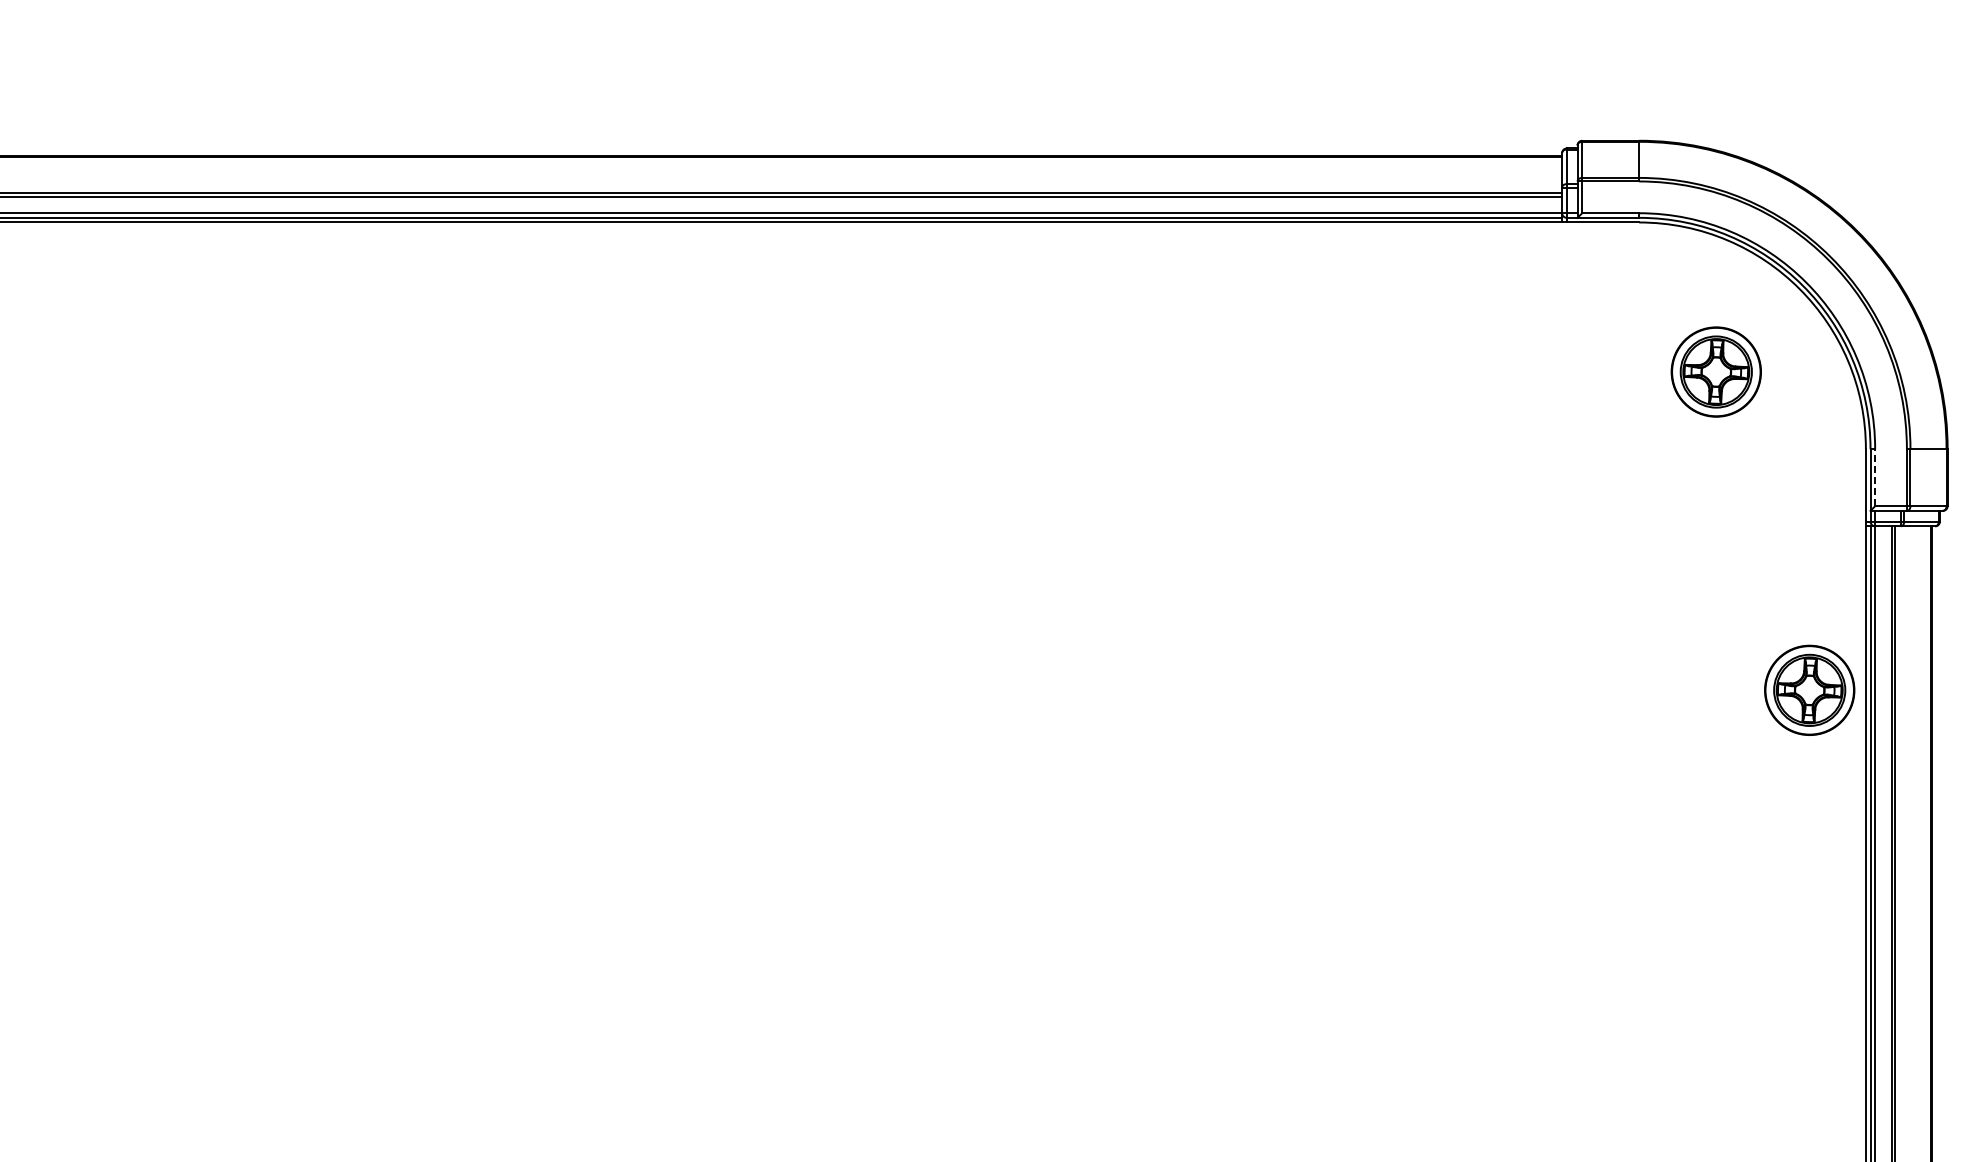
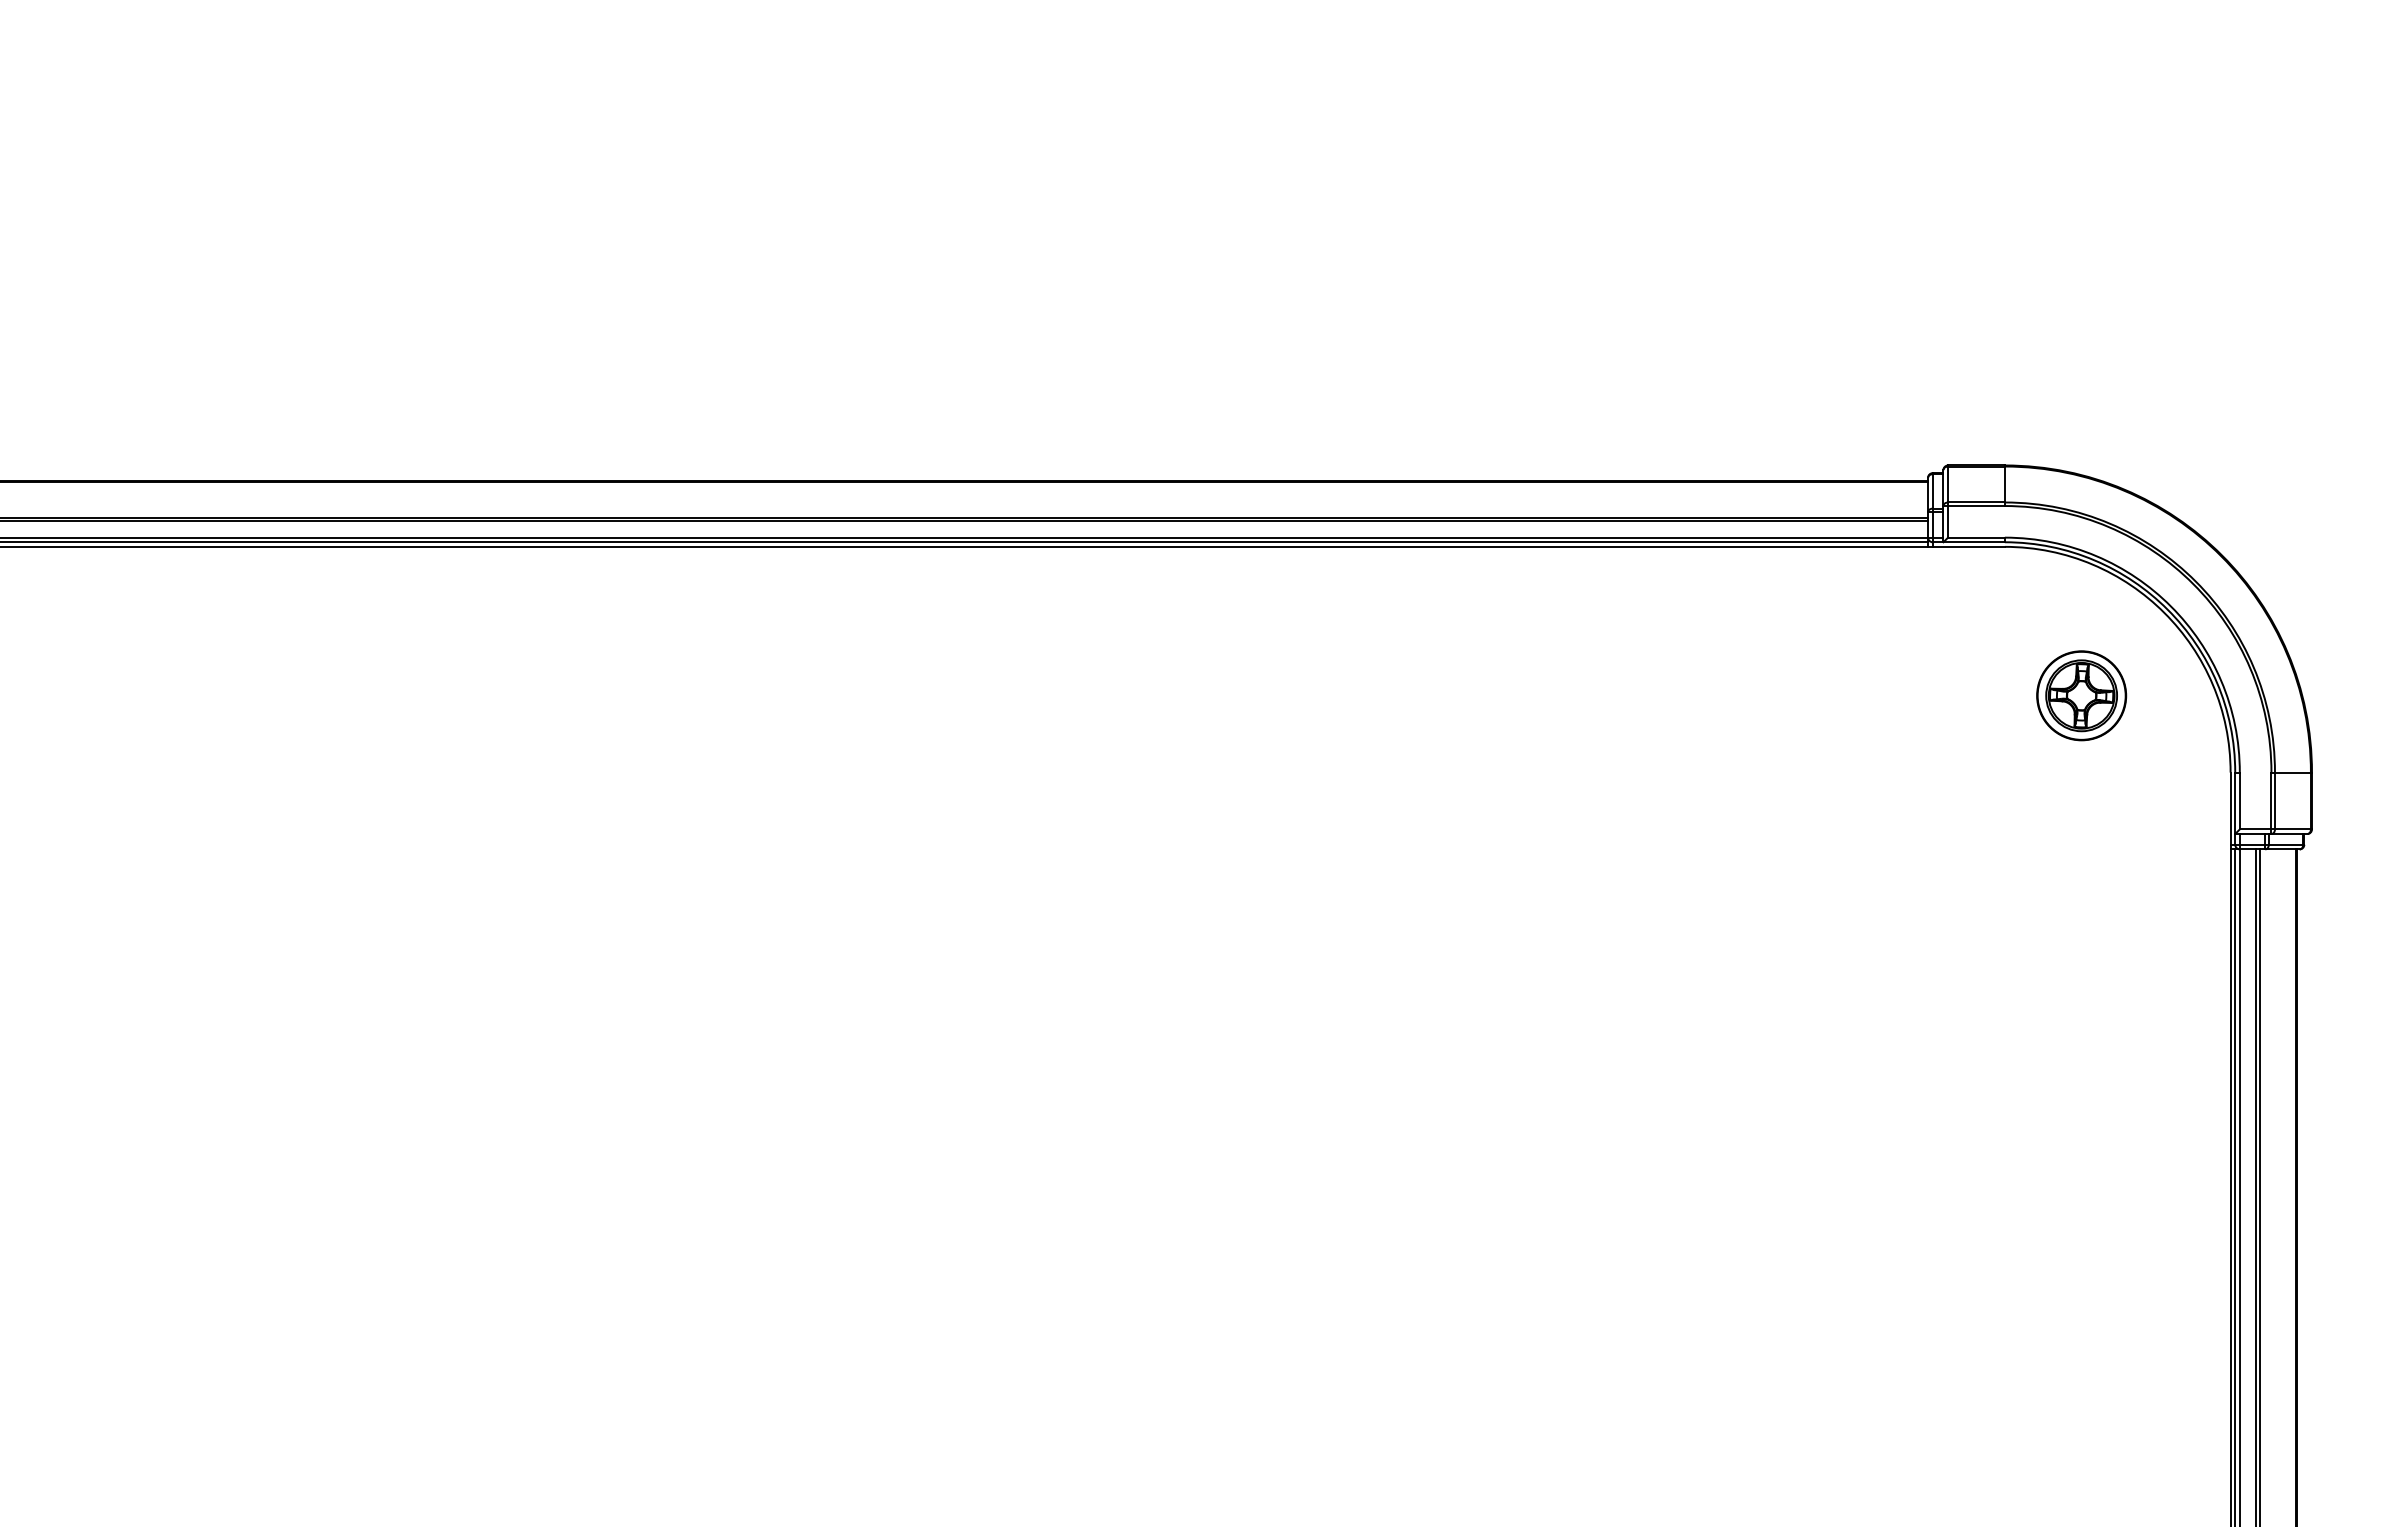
line: (1874, 477) -> (2239, 800), dashed -> solid
part: (1809, 690) -> (2174, 1012), removed

